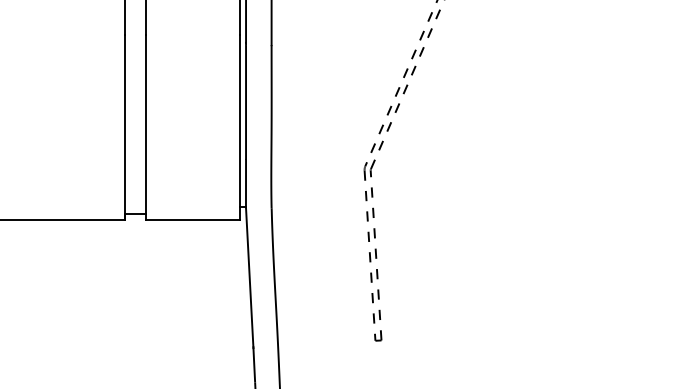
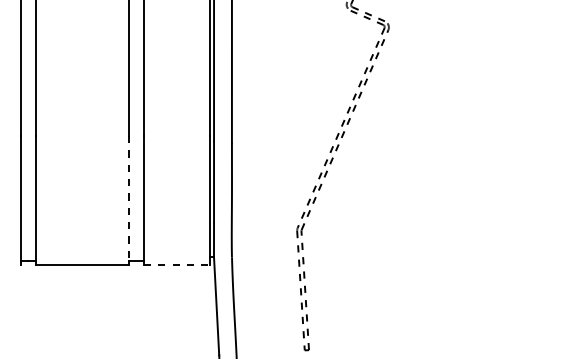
line: (124, 127) -> (128, 200), solid -> dashed
line: (192, 219) -> (176, 265), solid -> dashed

